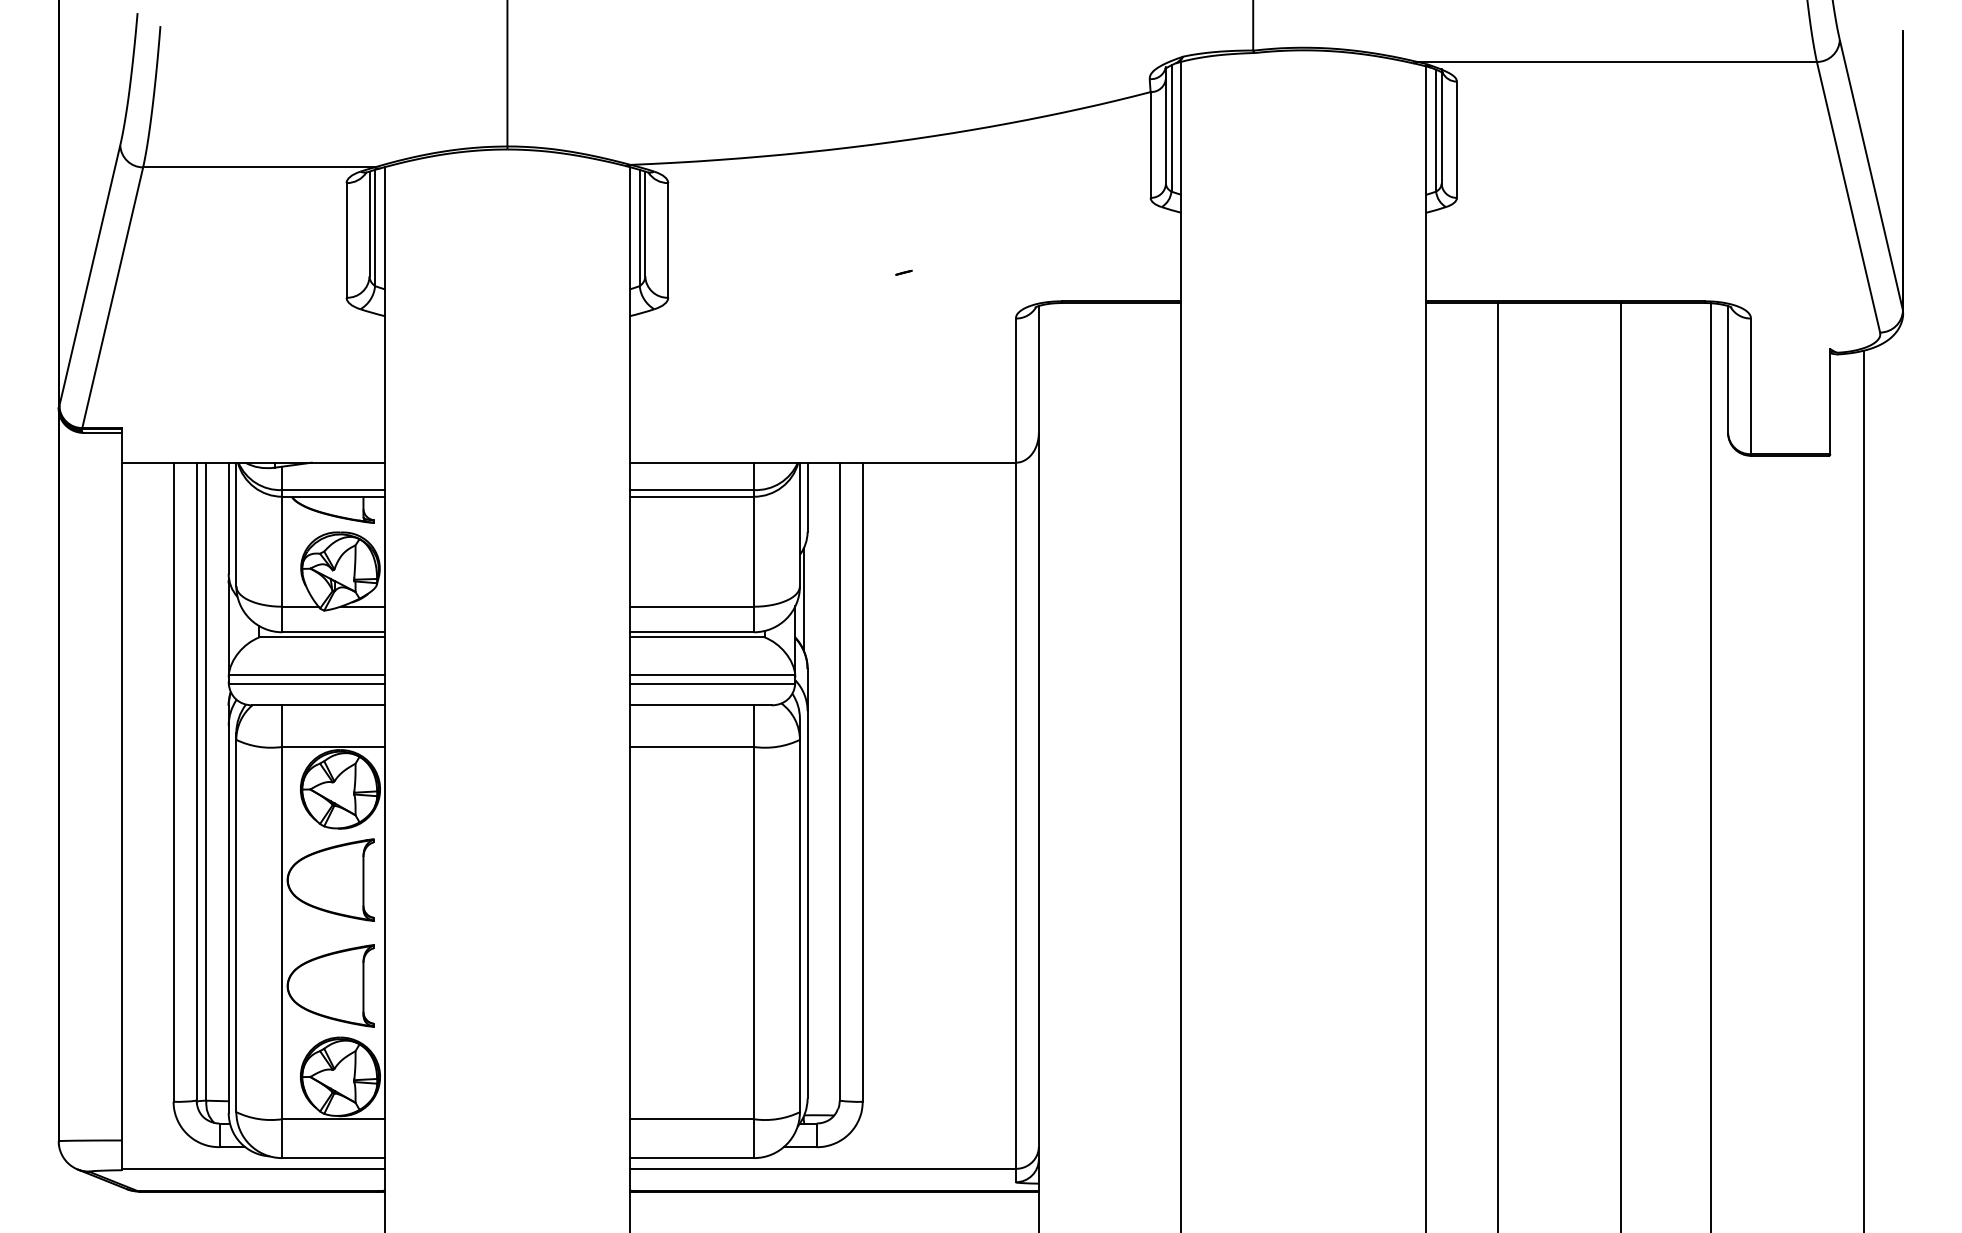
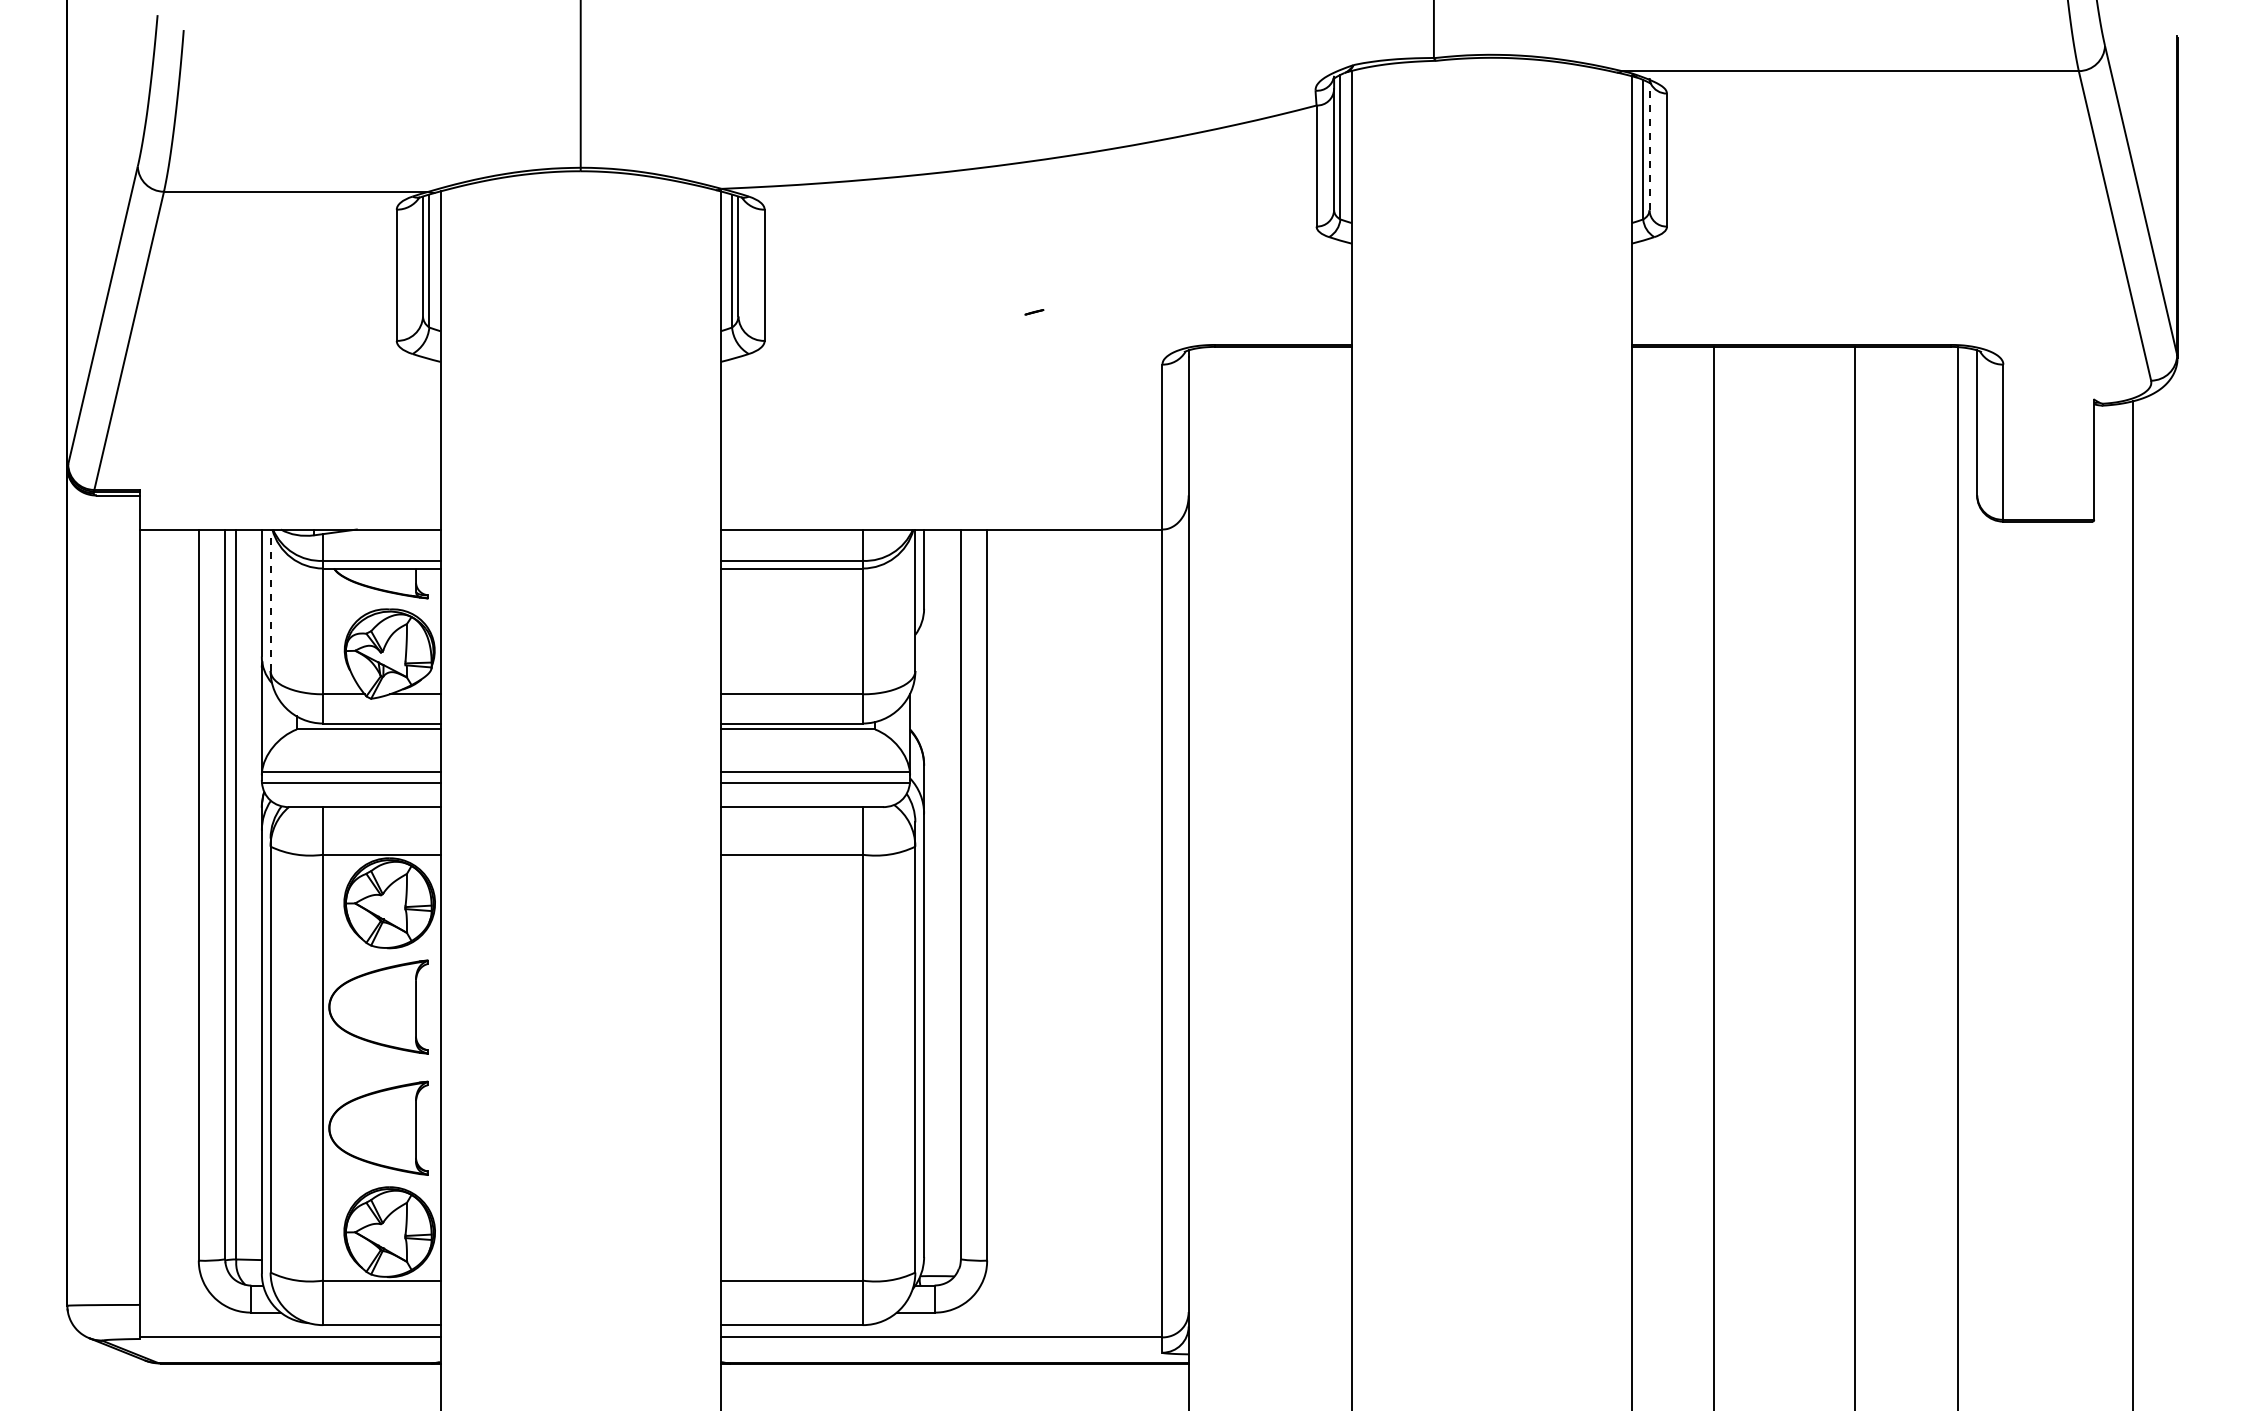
line: (1441, 127) -> (1649, 146), solid -> dashed
line: (236, 524) -> (270, 600), solid -> dashed
line: (803, 599) -> (919, 685), removed

